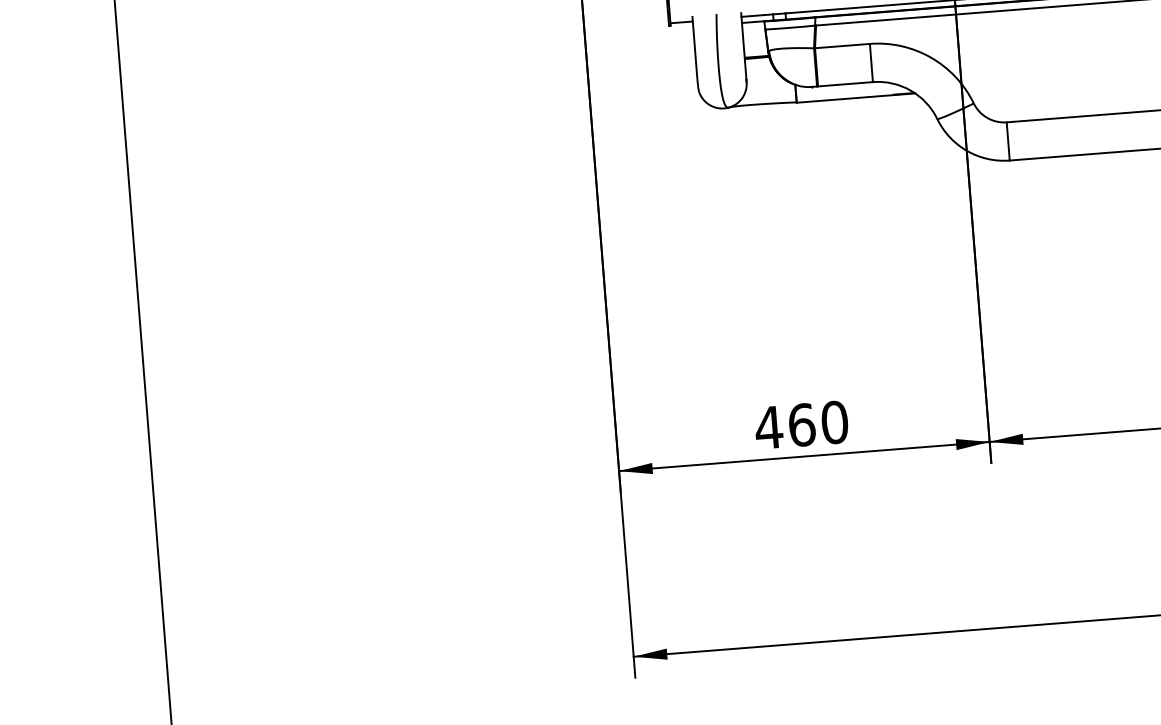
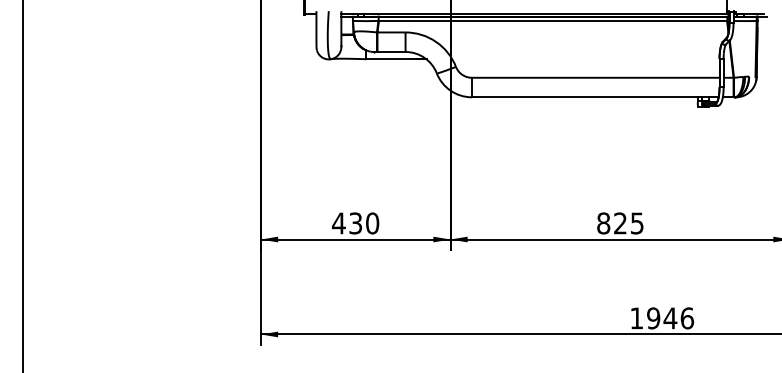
text: (801, 425) -> (355, 223), 460 -> 430

